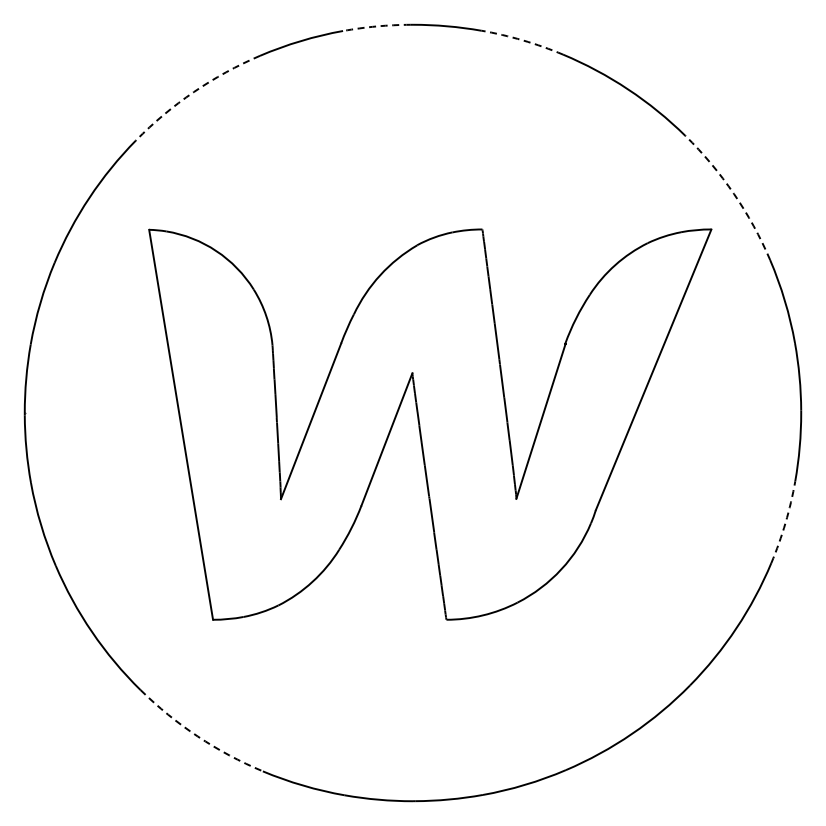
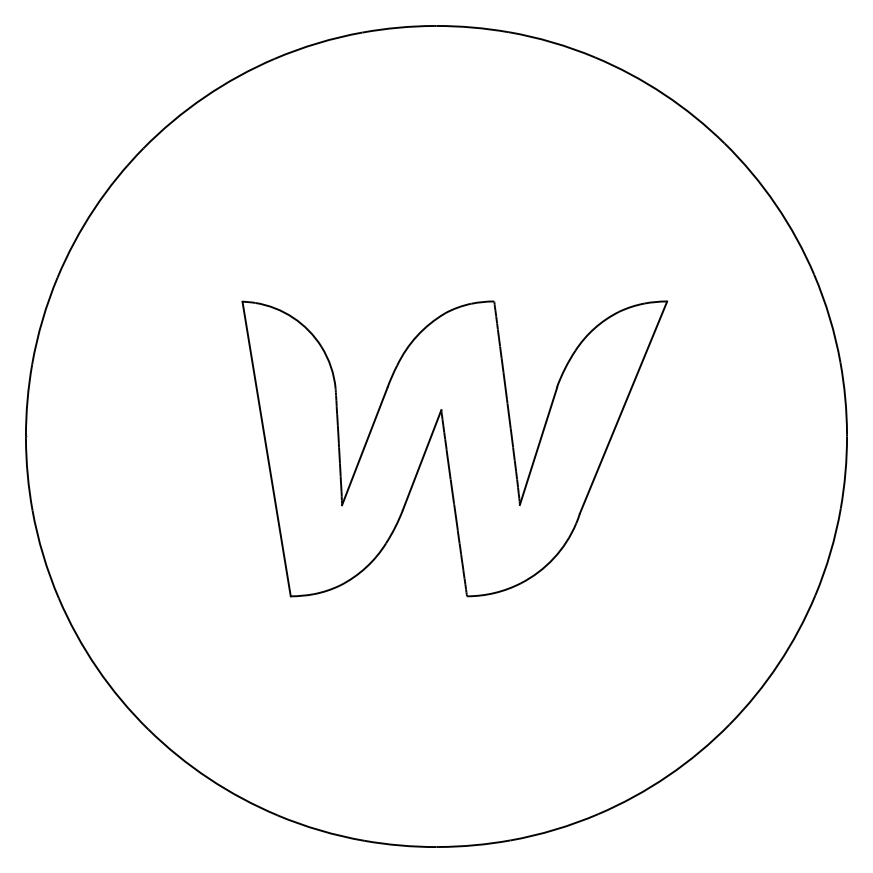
arc: (376, 26) -> (397, 27), dashed -> solid
arc: (522, 40) -> (552, 42), dashed -> solid
arc: (193, 92) -> (204, 97), dashed -> solid
arc: (733, 193) -> (775, 204), dashed -> solid
part: (430, 424) -> (455, 448), size x0.71
arc: (785, 522) -> (830, 552), dashed -> solid
arc: (197, 736) -> (208, 778), dashed -> solid

